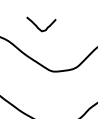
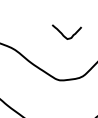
curve: (37, 25) -> (63, 33), moved

